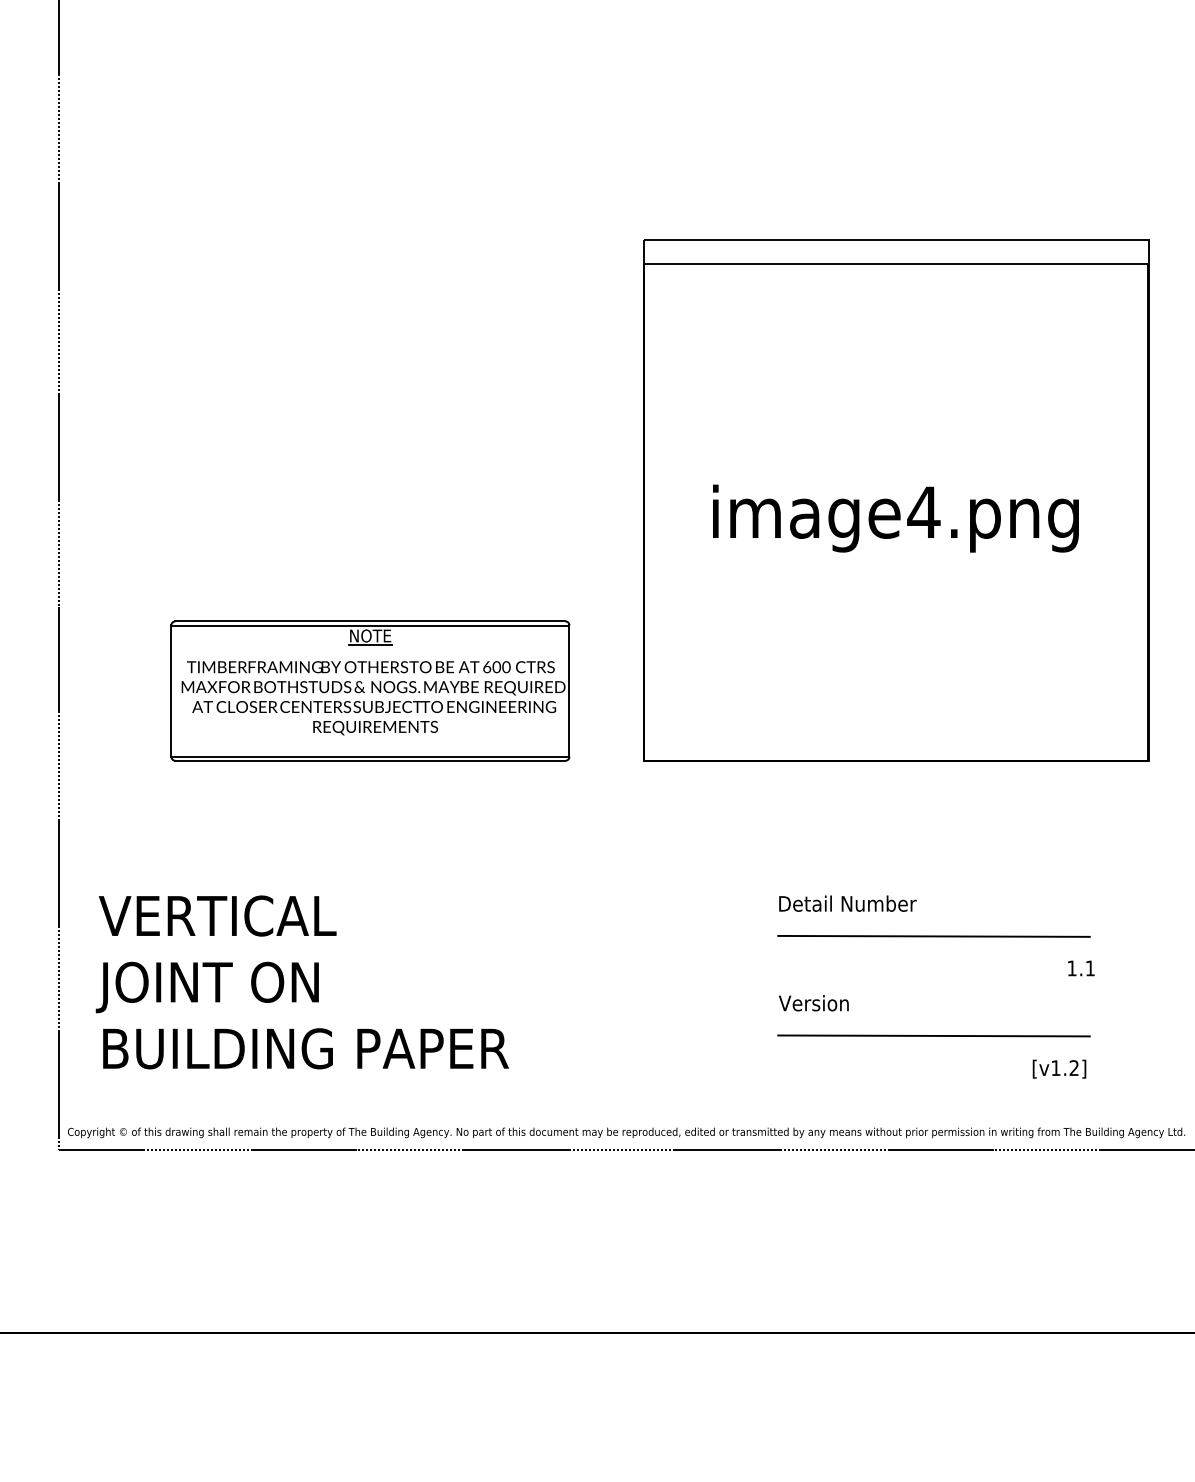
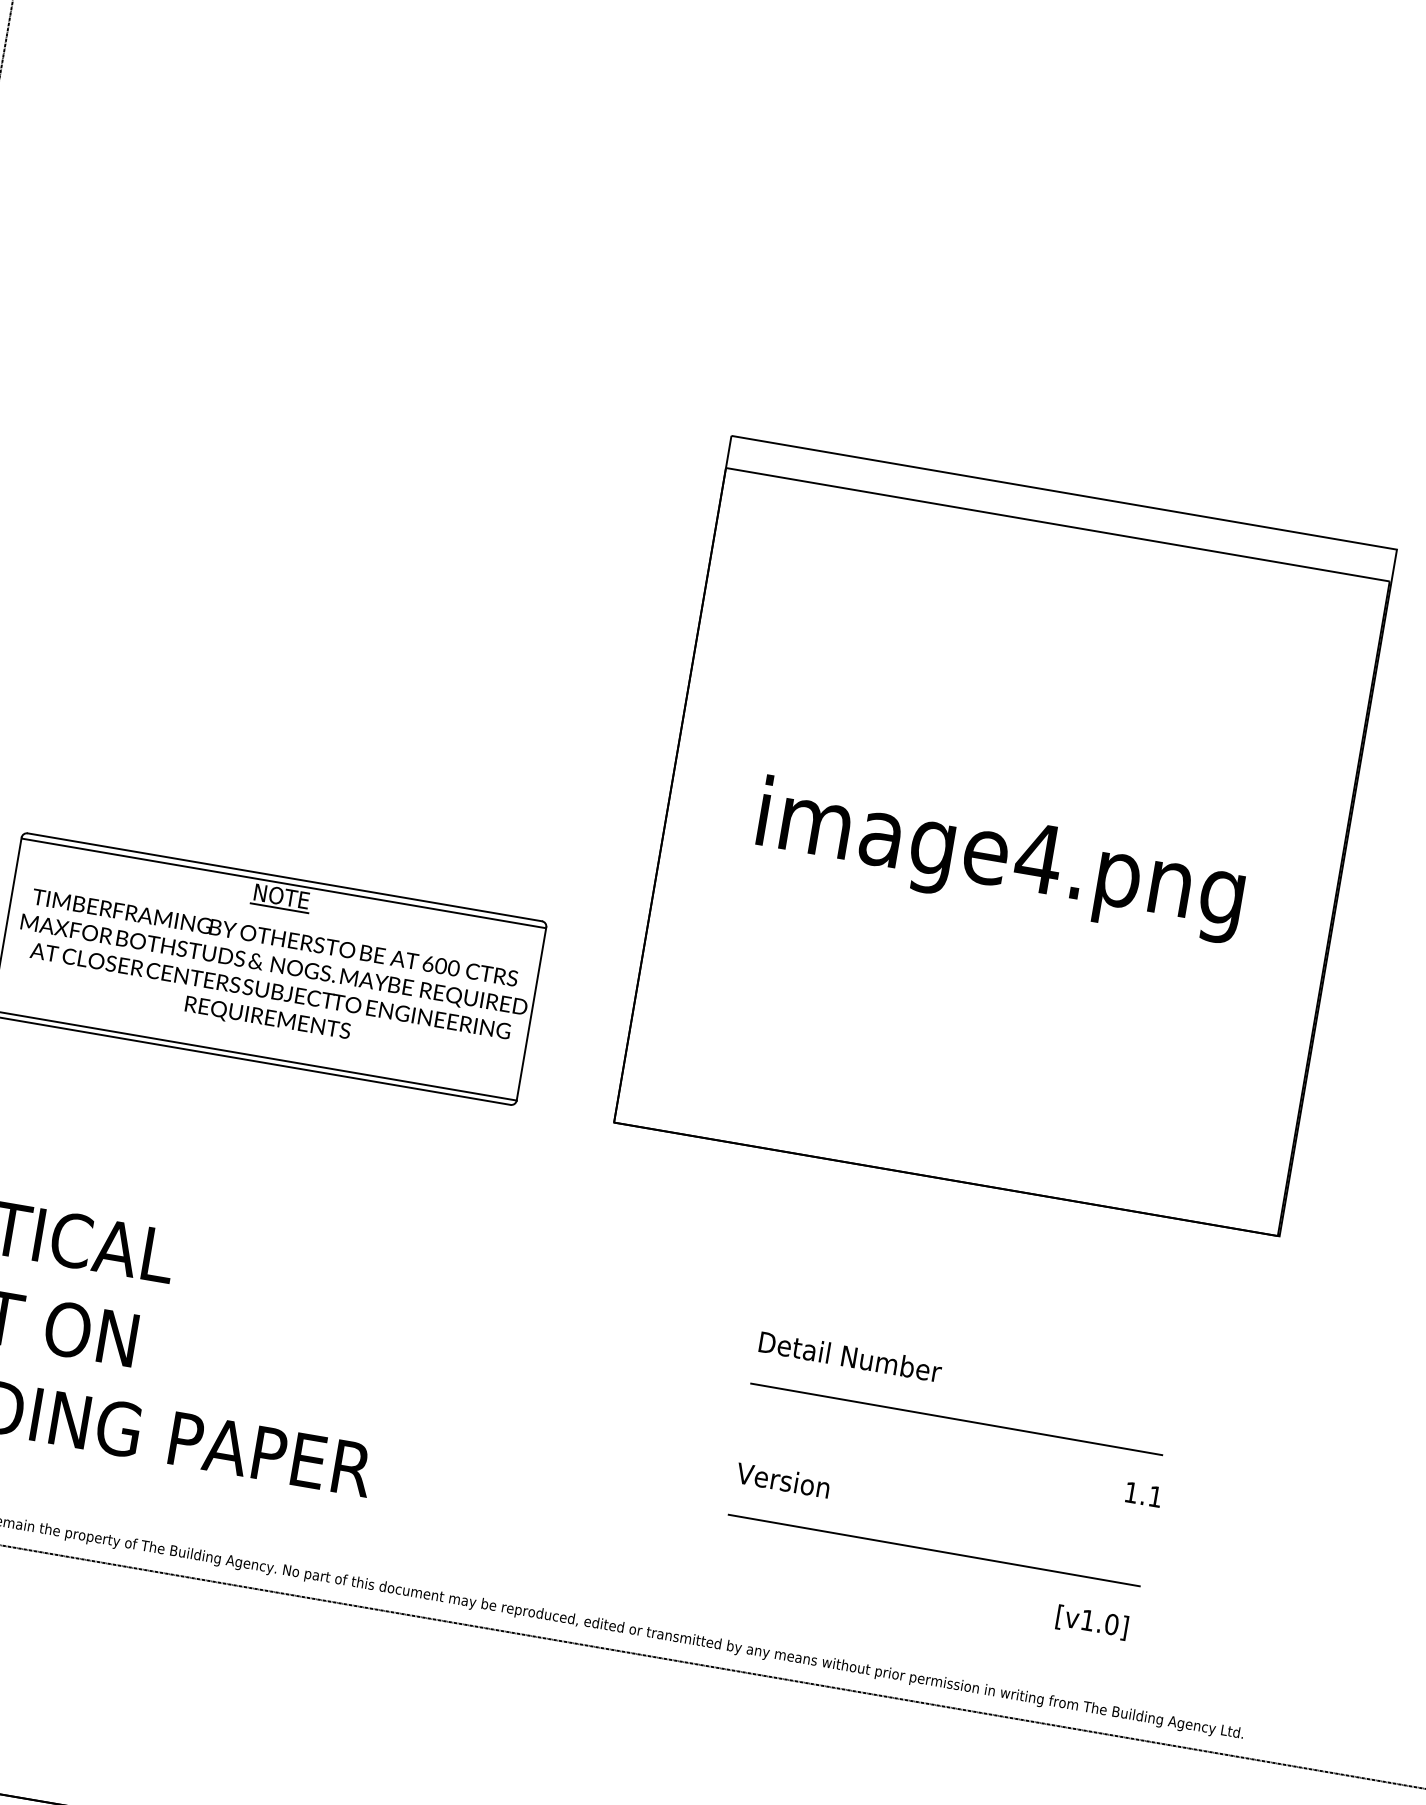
text: (1074, 1068) -> (1112, 1625), [v1.2] -> [v1.0]

